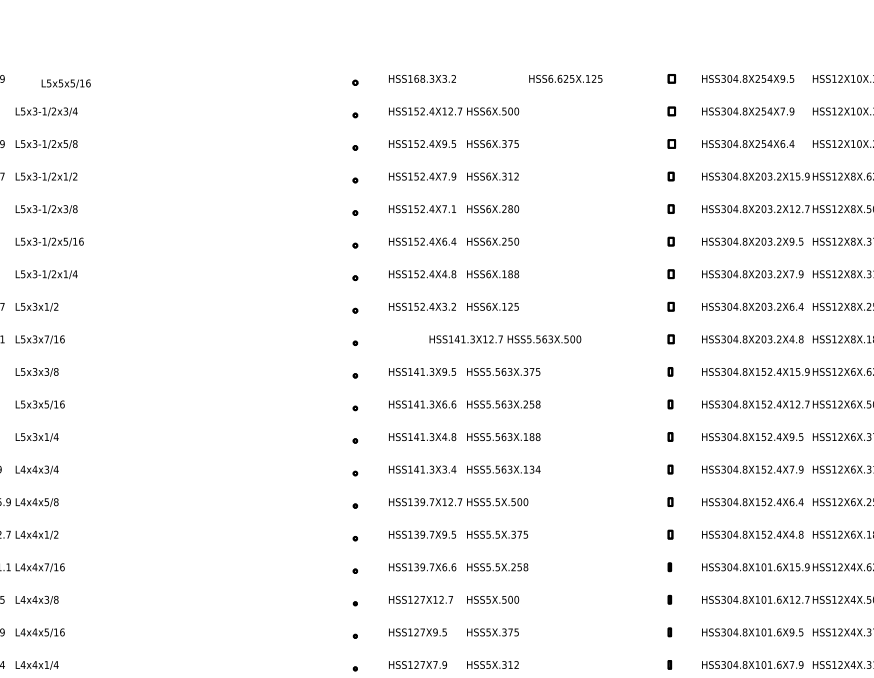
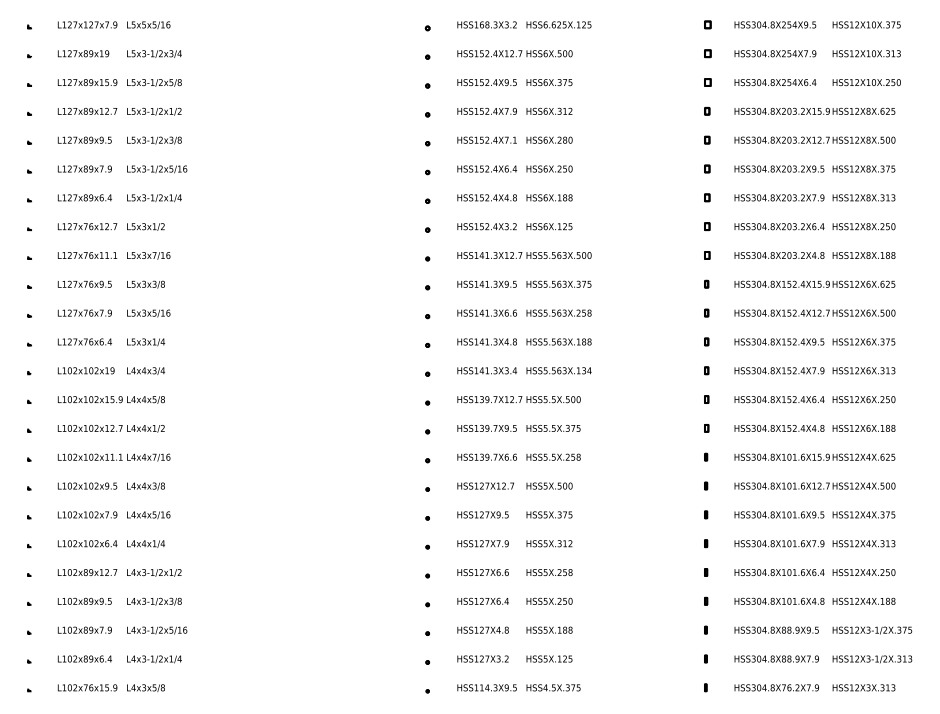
text: (565, 78) -> (558, 24), moved
text: (65, 84) -> (148, 25), moved
text: (505, 339) -> (524, 255), moved

